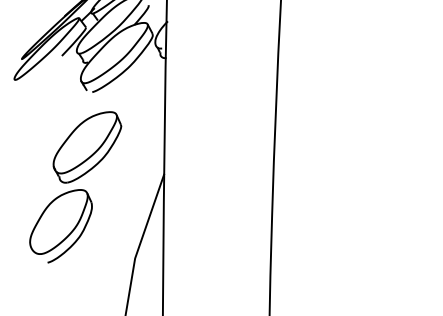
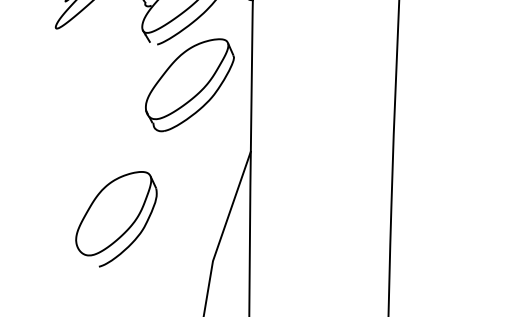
part: (87, 147) -> (189, 85), moved

